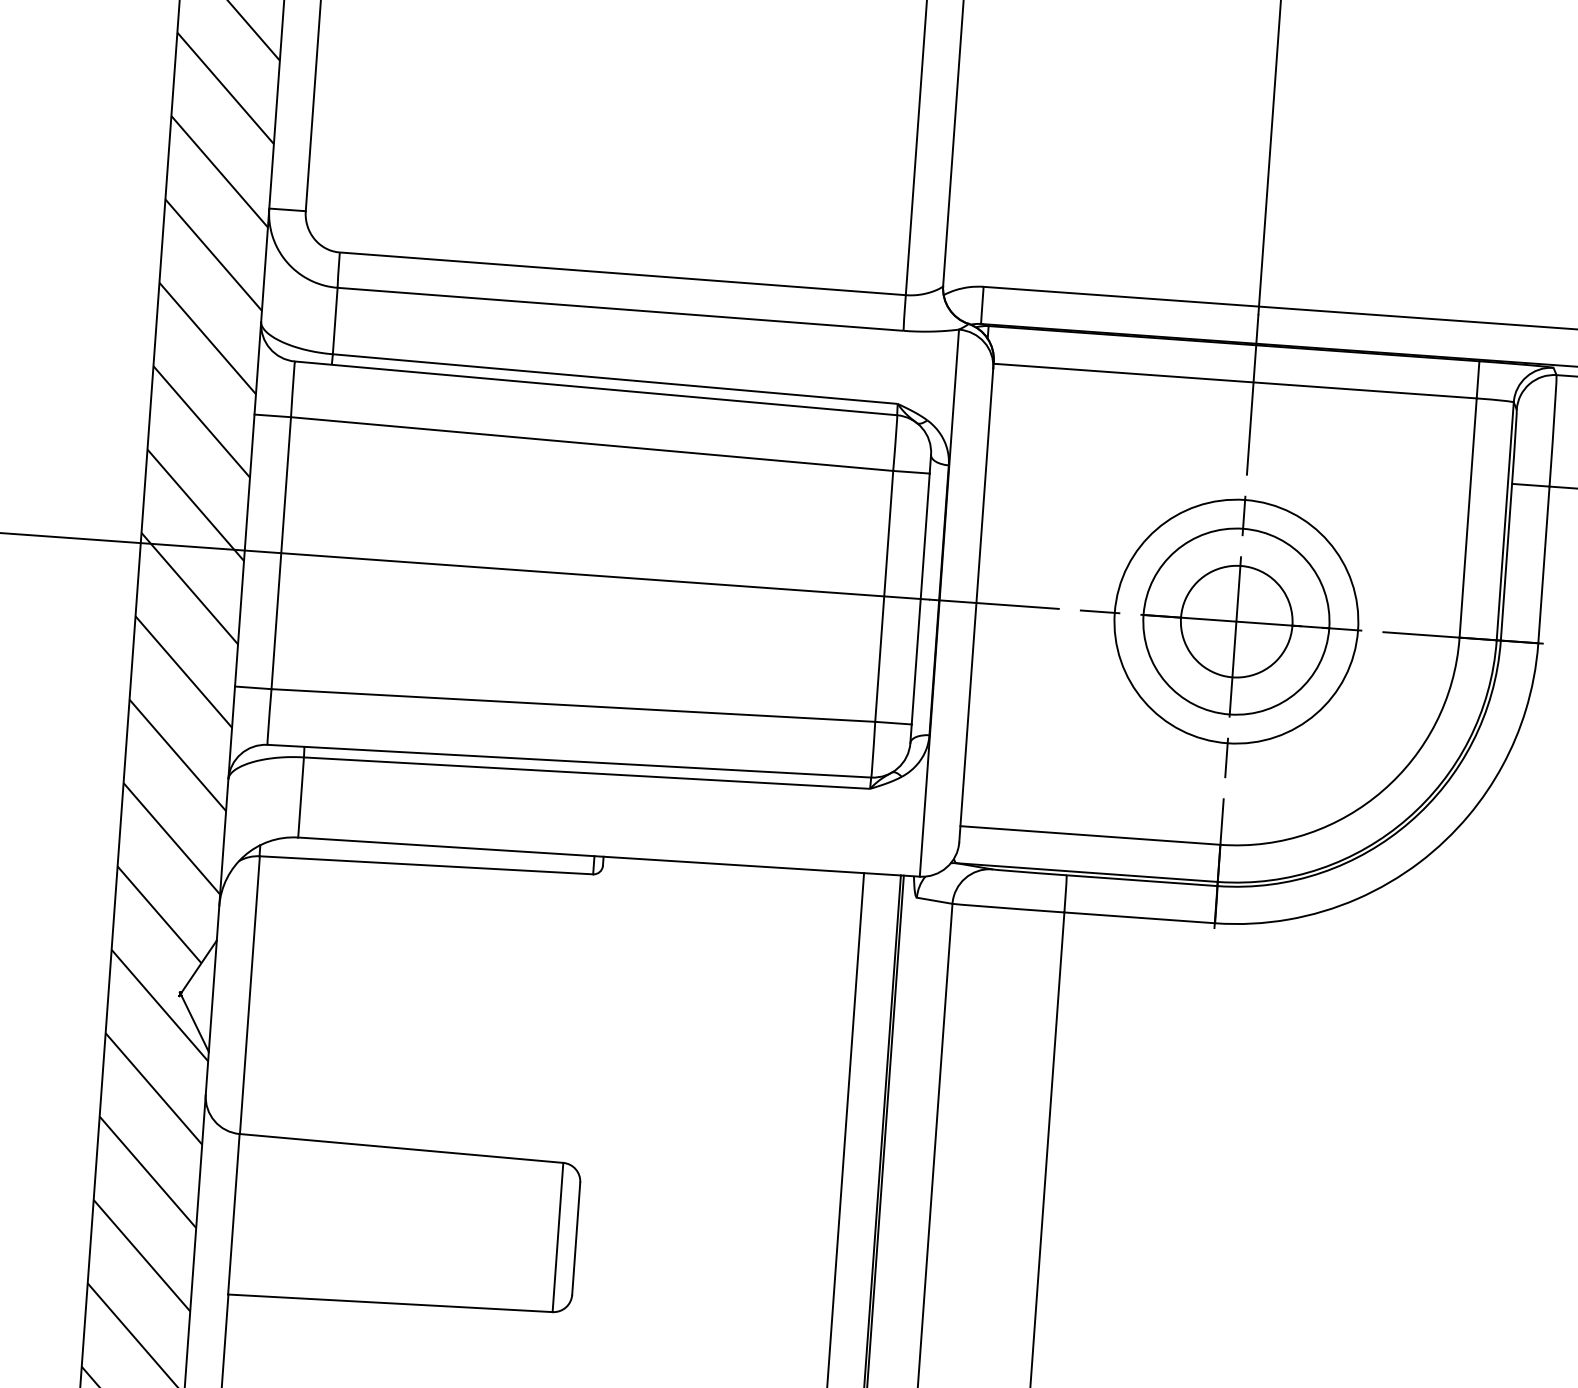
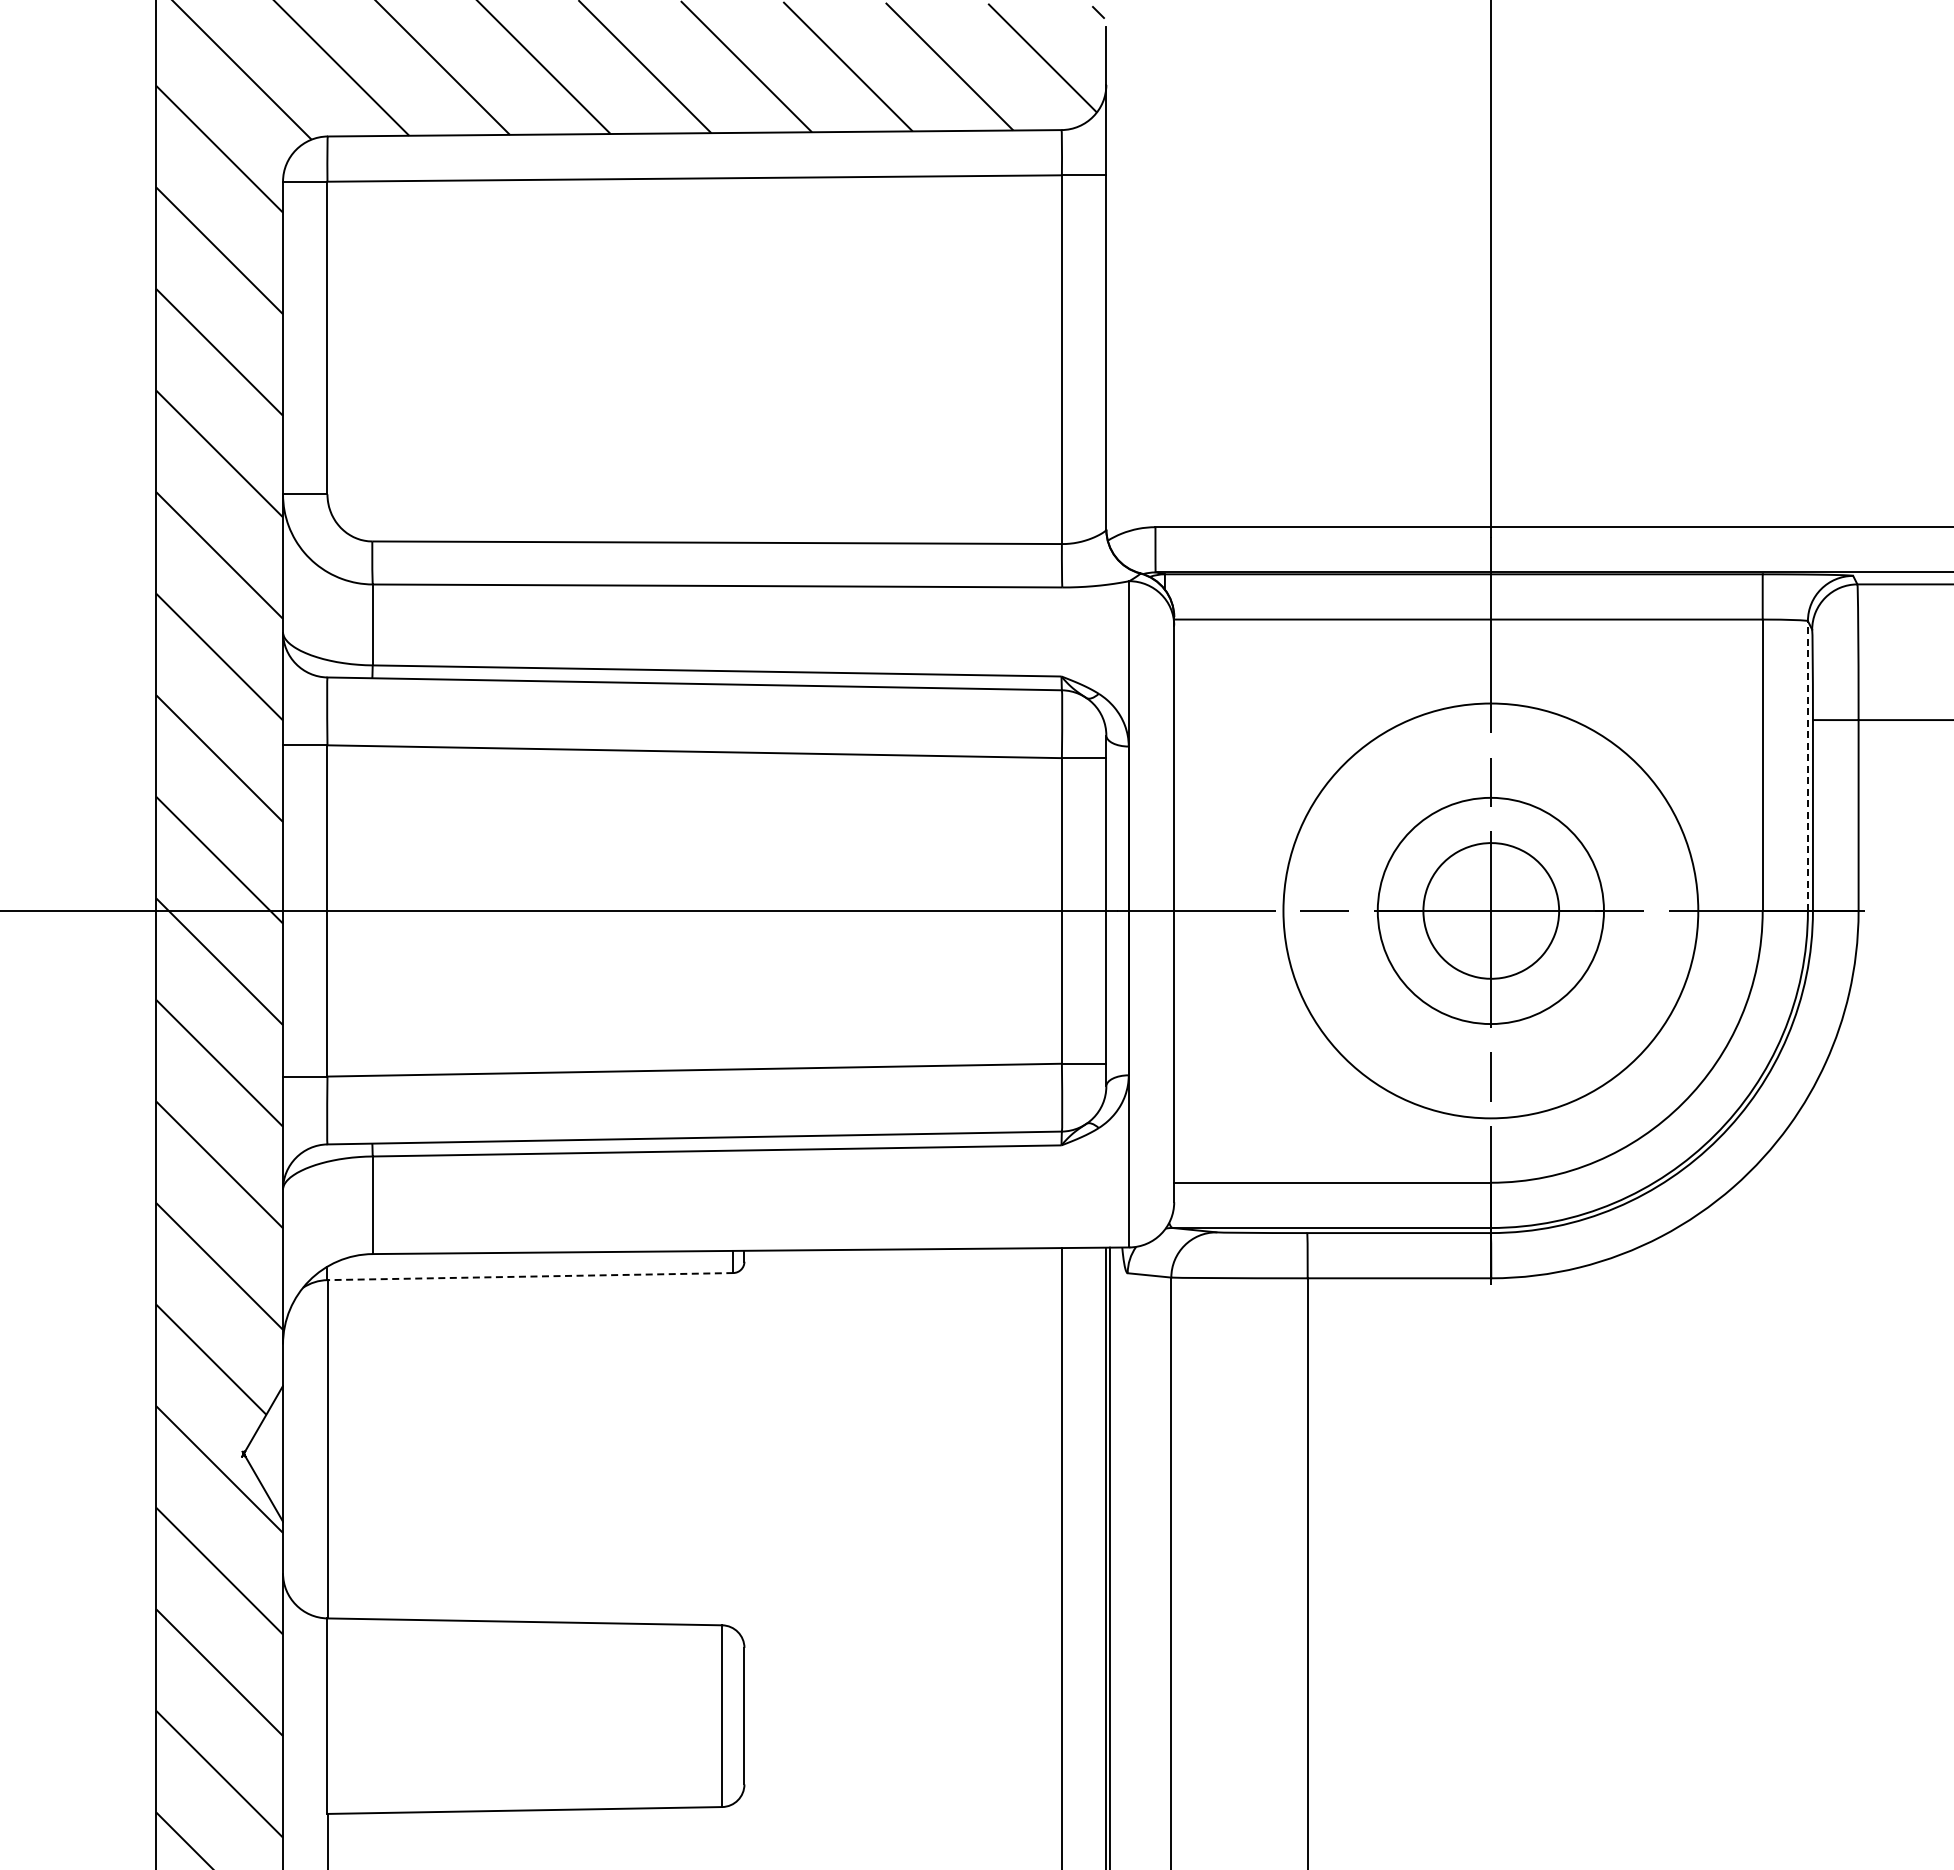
line: (1504, 521) -> (1807, 766), solid -> dashed
circle: (1236, 621) -> (1490, 910), size x1.4
line: (426, 865) -> (530, 1276), solid -> dashed

